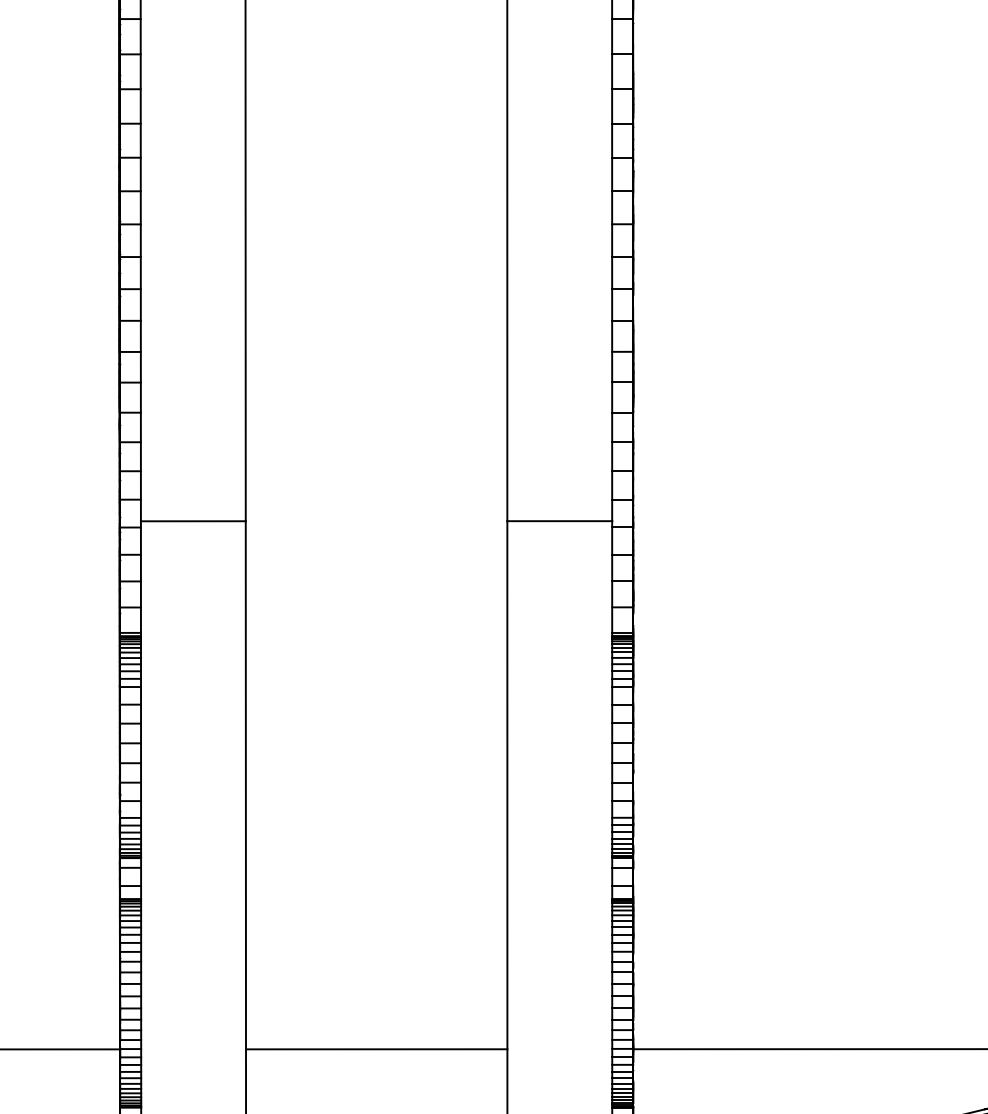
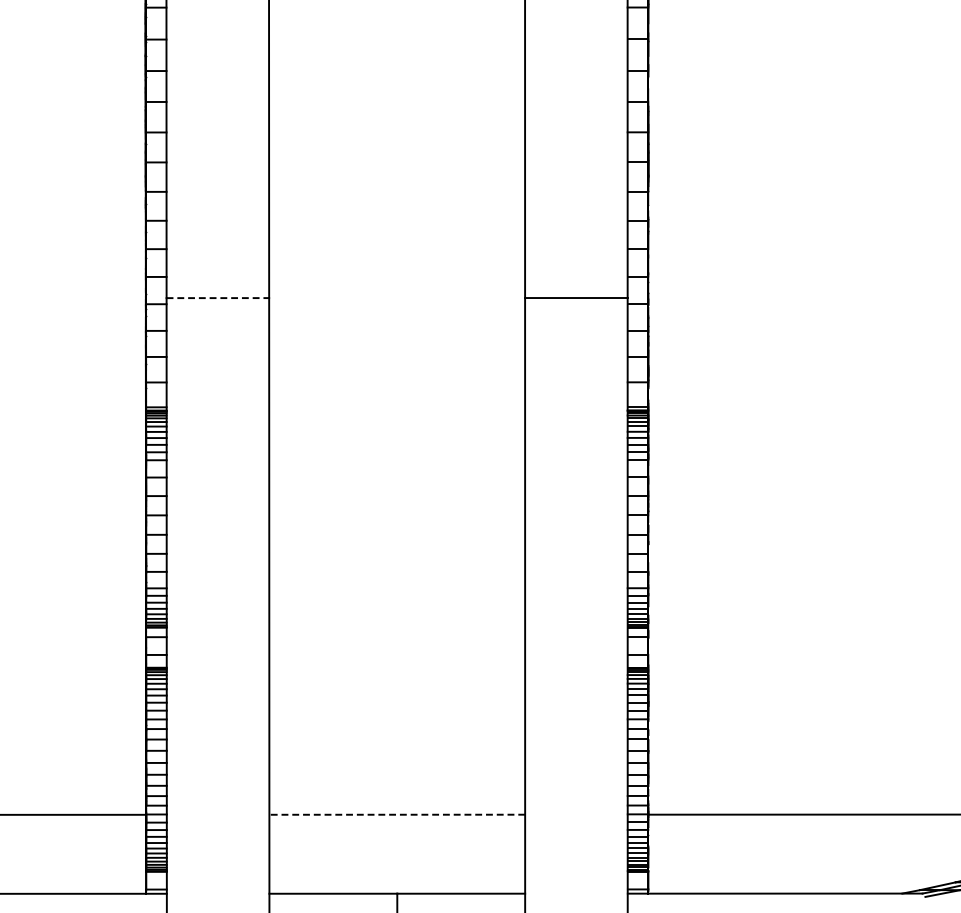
line: (193, 521) -> (218, 298), solid -> dashed
line: (376, 1049) -> (397, 814), solid -> dashed

